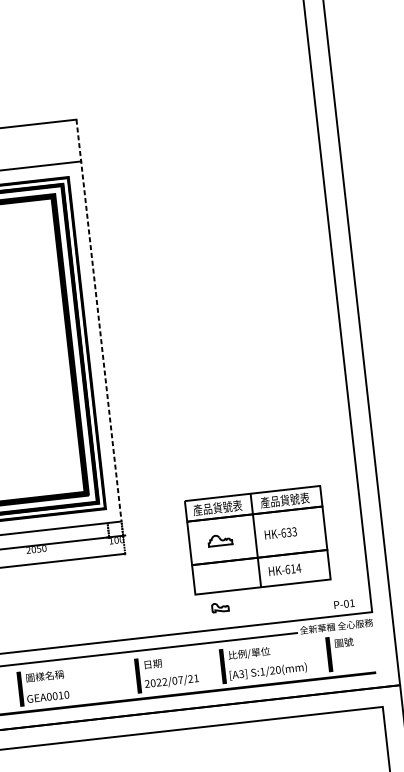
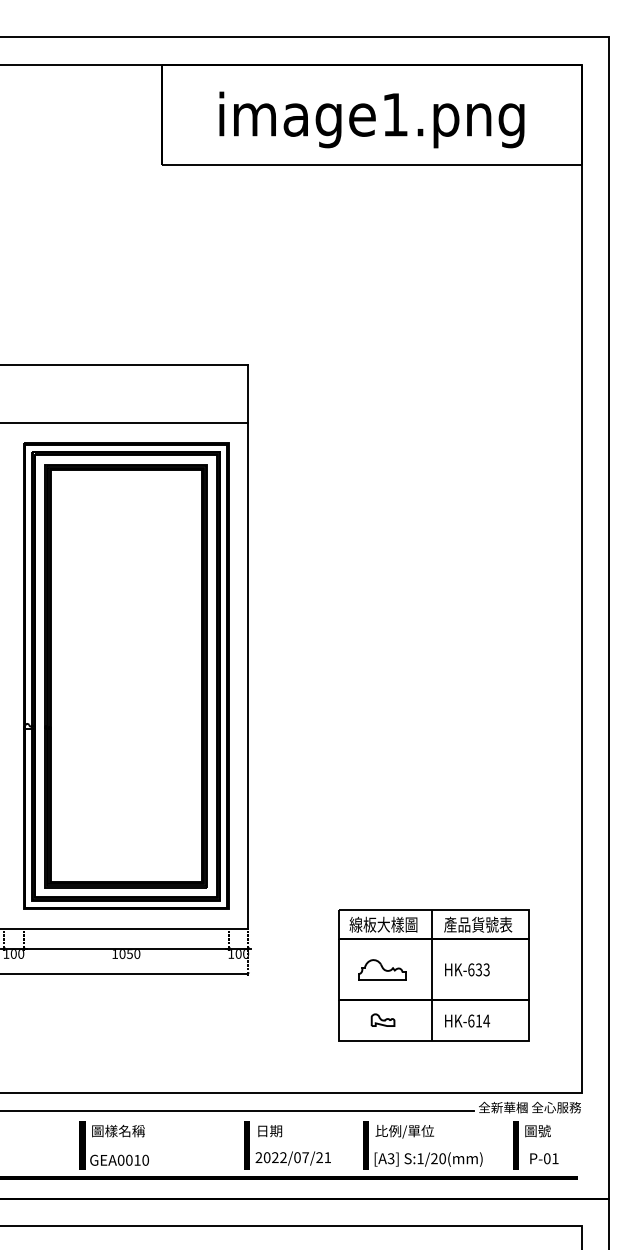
line: (99, 320) -> (248, 646), dashed -> solid
text: (217, 507) -> (383, 924), 產品貨號表 -> 線板大樣圖
part: (220, 539) -> (382, 969), size x1.43
text: (28, 550) -> (115, 954), 2050 -> 1050
text: (344, 603) -> (544, 1158), moved
part: (219, 607) -> (382, 1019), moved

